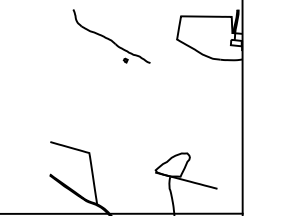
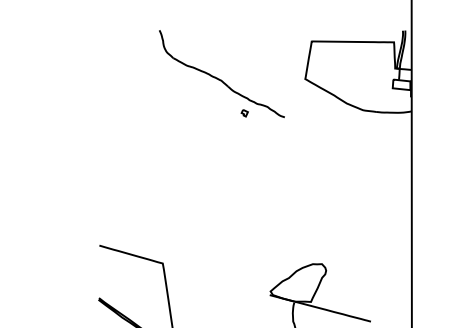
part: (111, 36) -> (221, 74), moved

